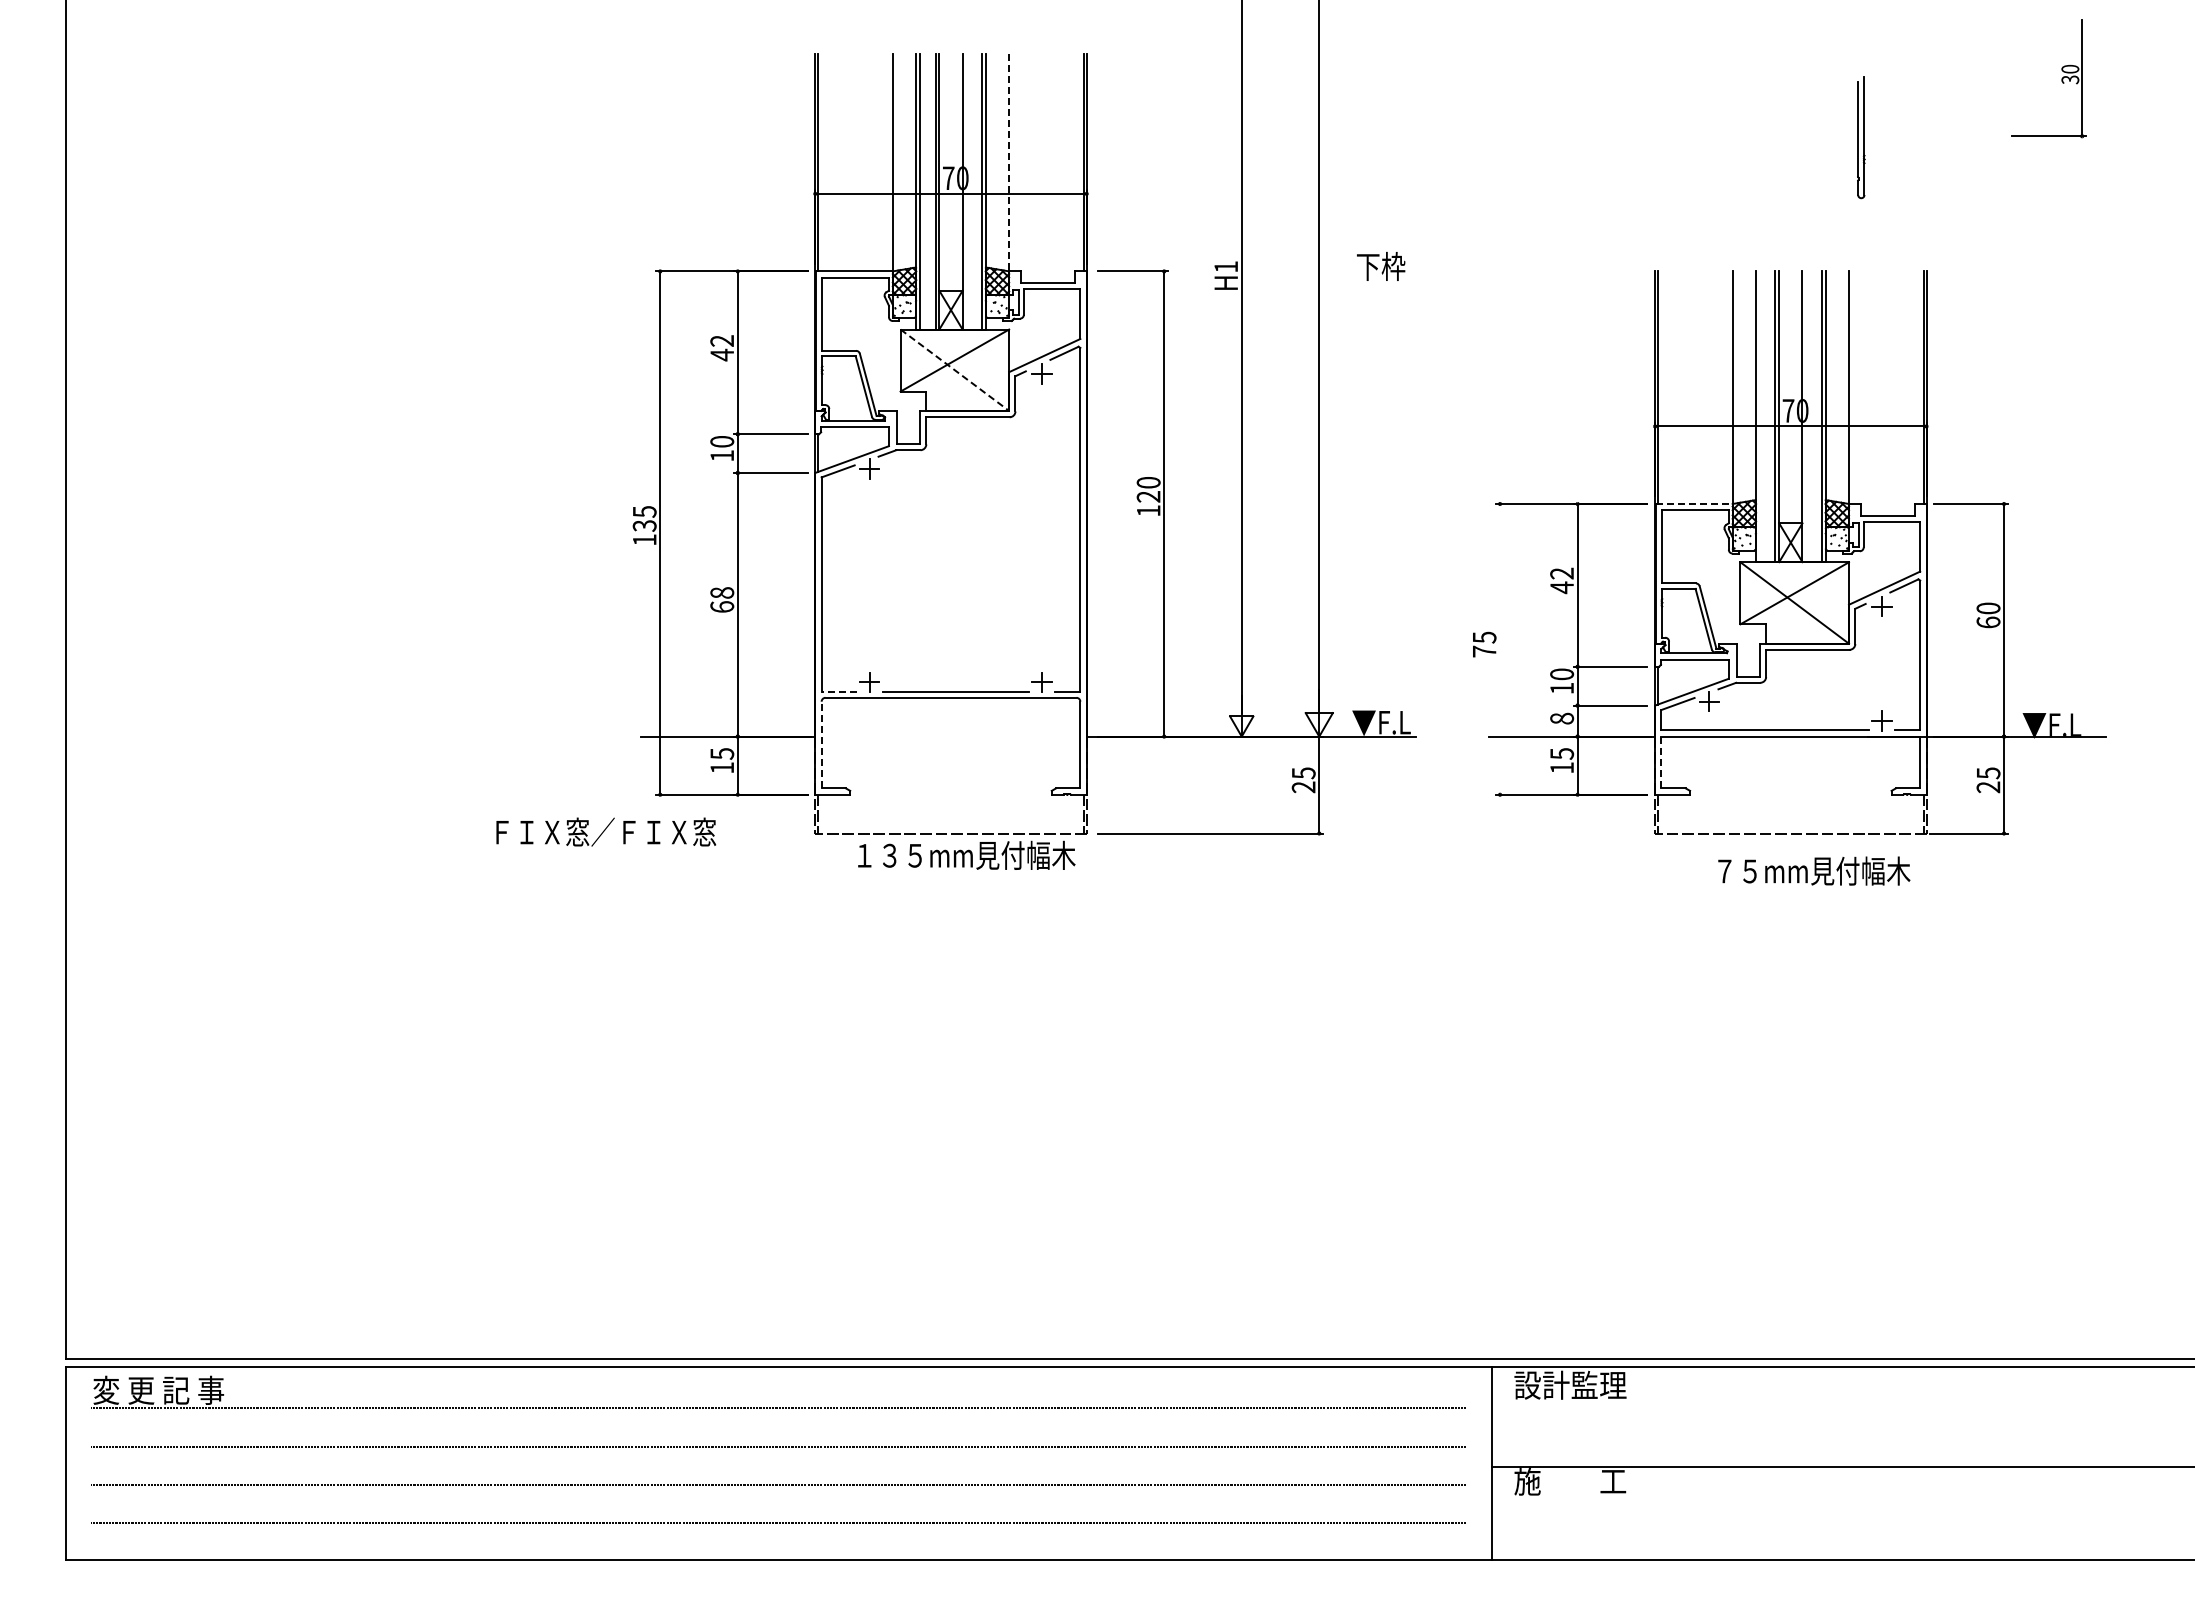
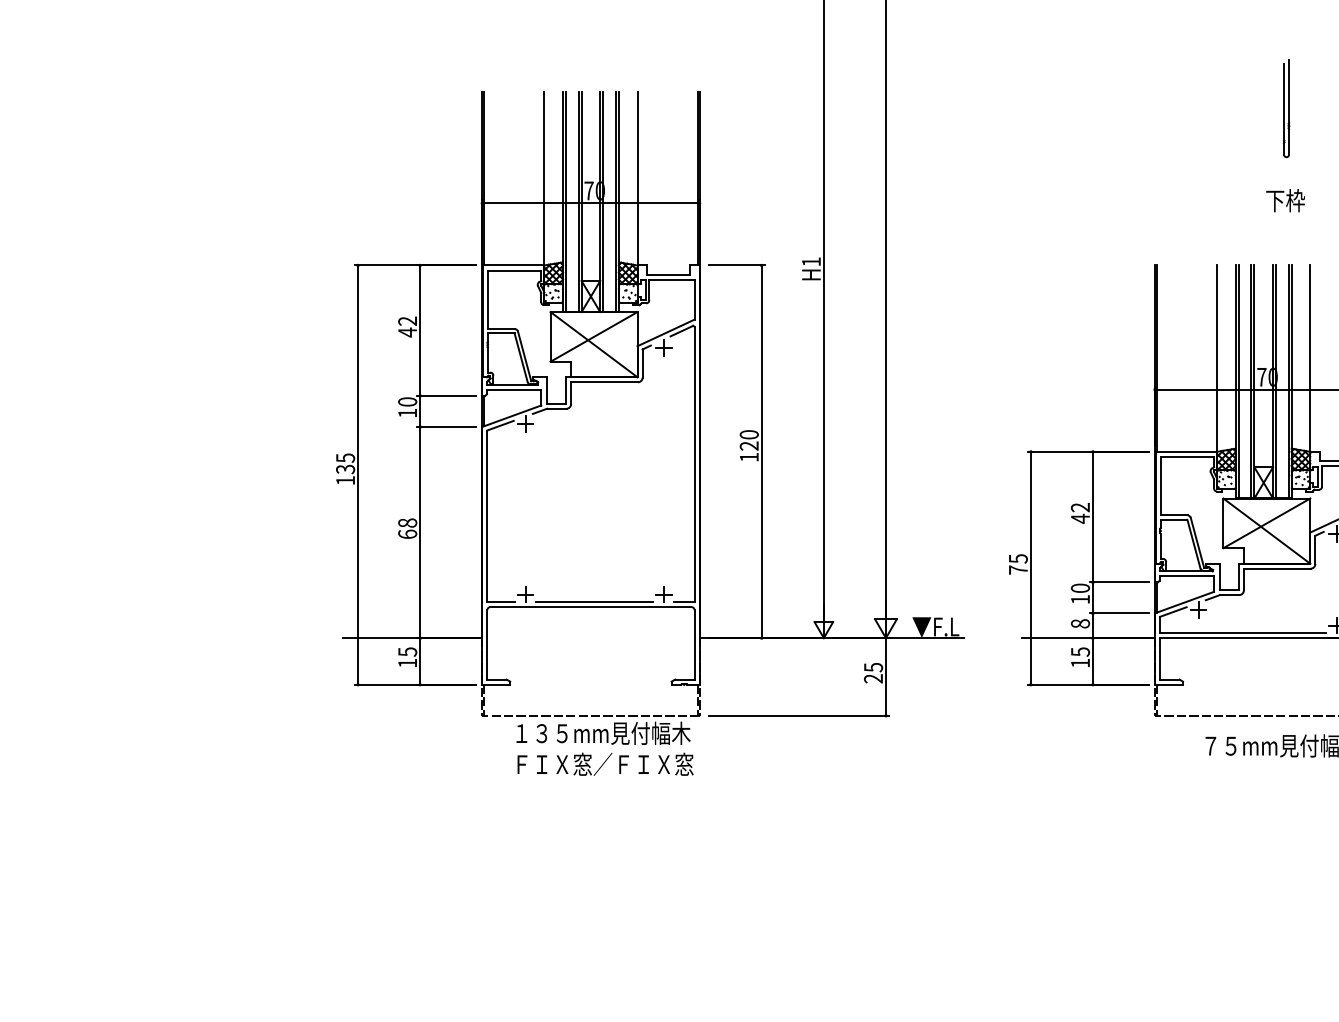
part: (1861, 137) -> (1286, 108), moved
line: (1009, 162) -> (637, 178), dashed -> solid
line: (966, 191) -> (603, 201), added
text: (1381, 266) -> (1285, 200), moved
line: (954, 370) -> (593, 344), dashed -> solid
line: (1759, 416) -> (1238, 381), added
line: (1806, 416) -> (1276, 381), added
line: (1694, 503) -> (1186, 451), dashed -> solid
line: (1500, 648) -> (1031, 567), added
line: (838, 691) -> (500, 602), dashed -> solid
line: (821, 744) -> (487, 644), dashed -> solid
line: (1661, 762) -> (1160, 658), dashed -> solid
text: (606, 831) -> (605, 763), moved

